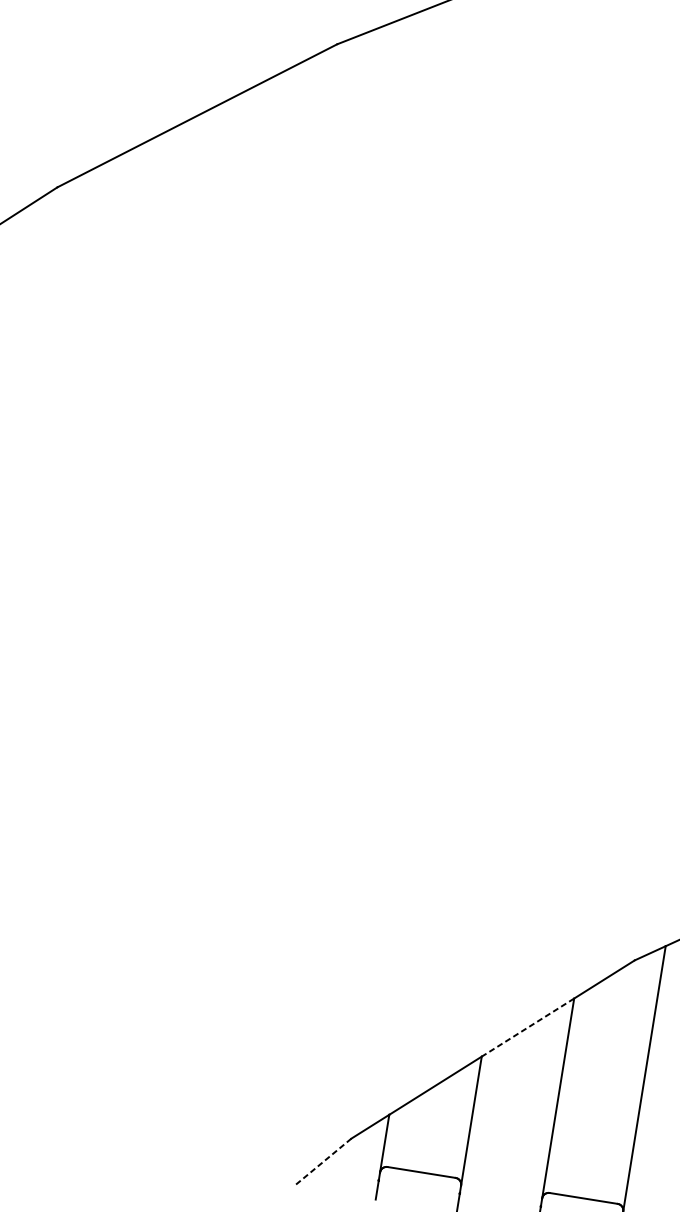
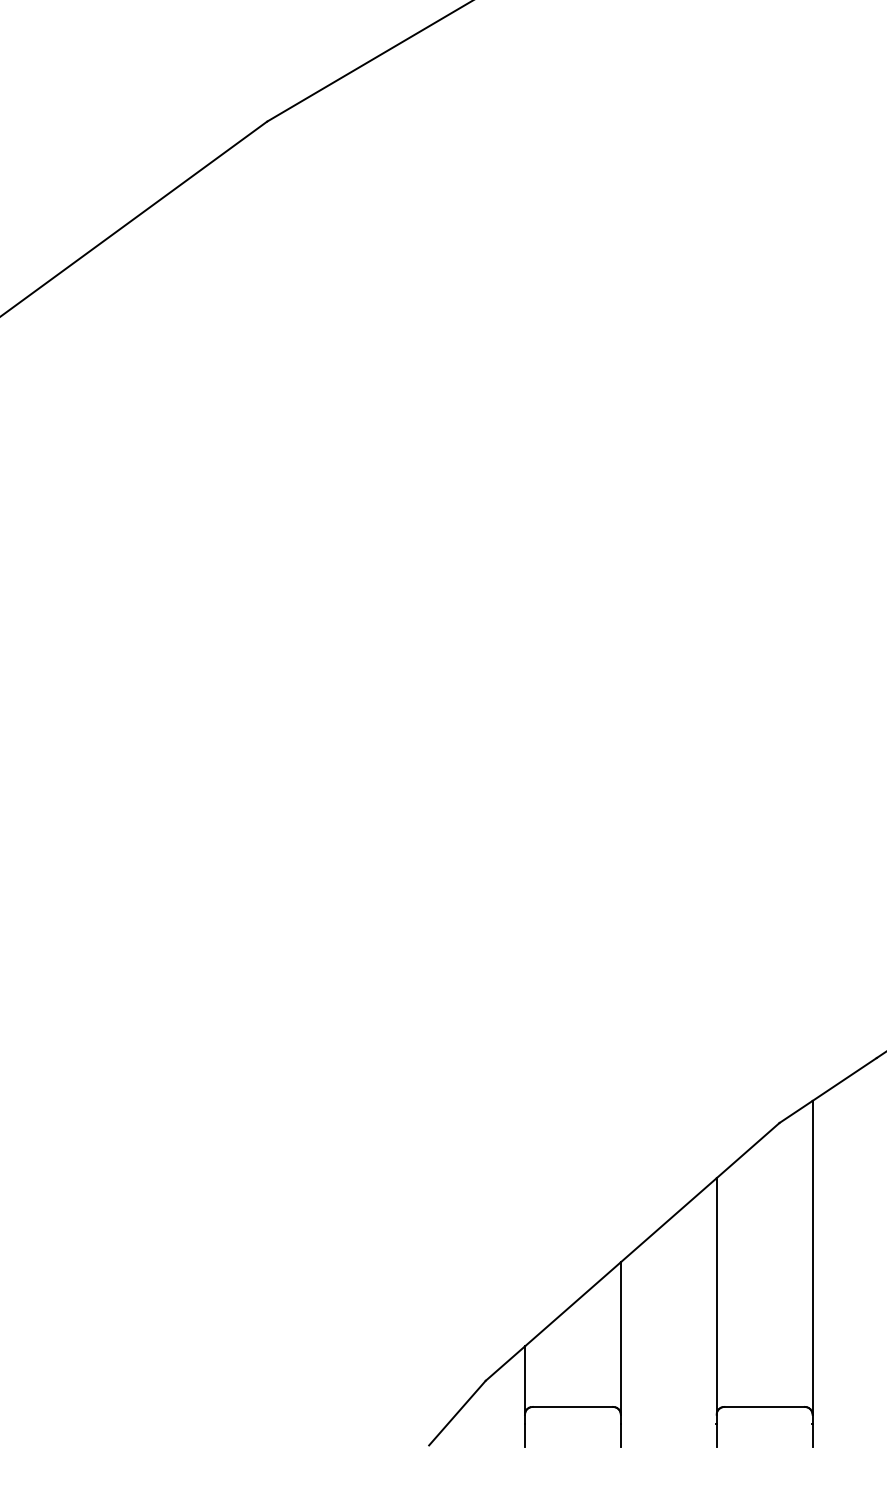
line: (527, 1027) -> (668, 1220), dashed -> solid
line: (323, 1162) -> (457, 1413), dashed -> solid

